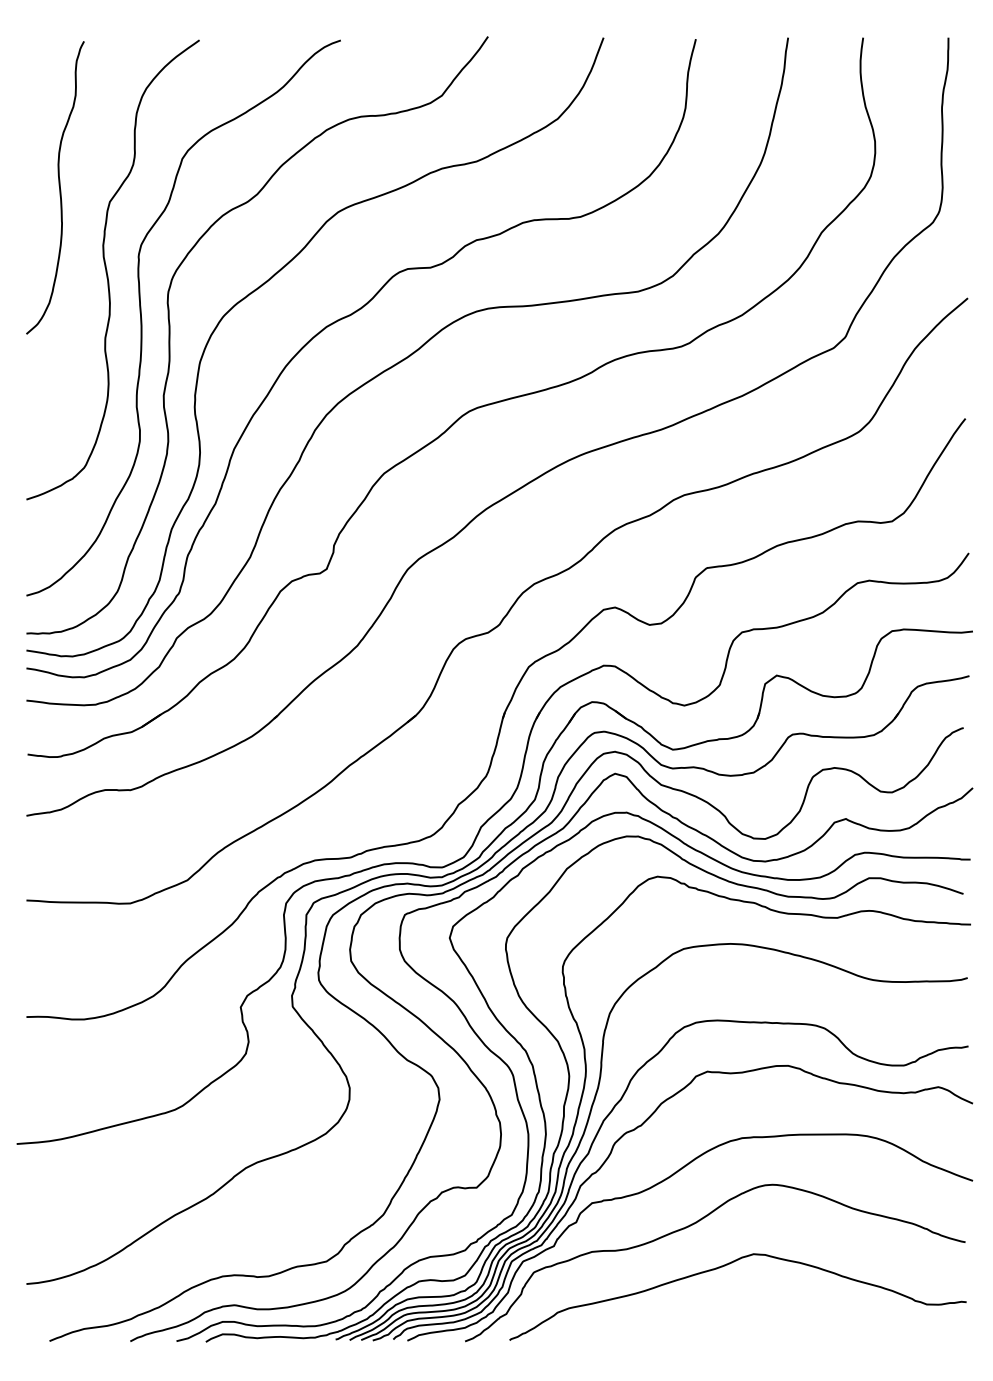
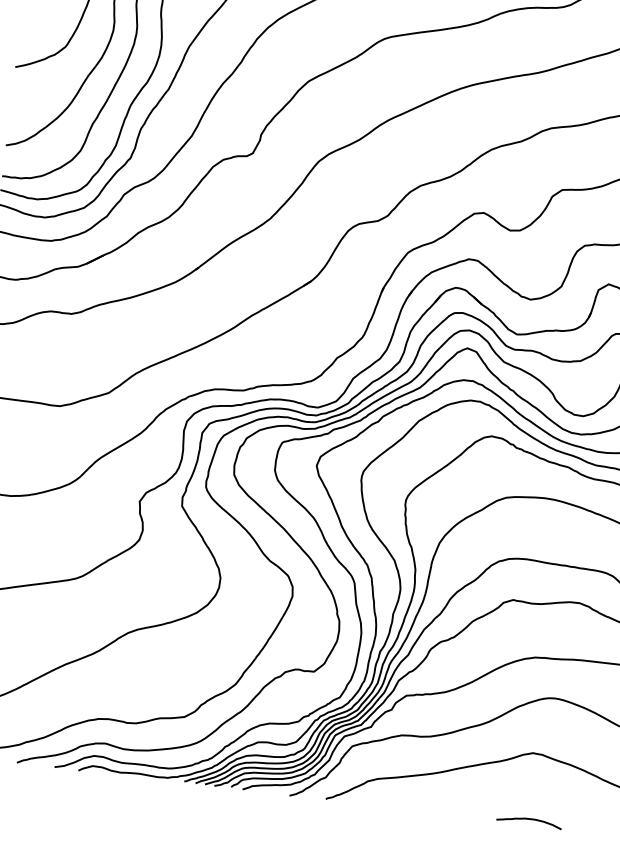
curve: (759, 1335) -> (529, 819), added

